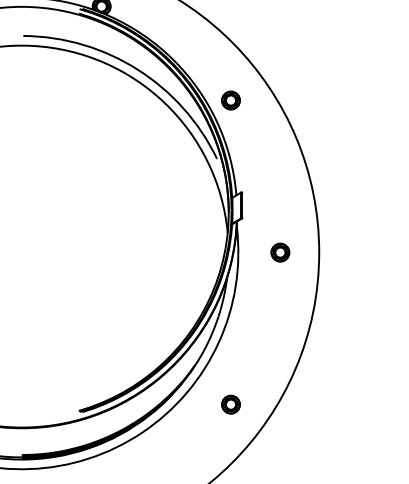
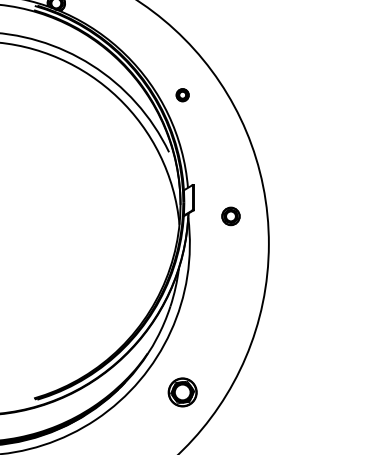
part: (230, 100) -> (182, 95), size x0.7
part: (280, 252) -> (231, 216), moved
part: (230, 404) -> (182, 392), size x1.6

